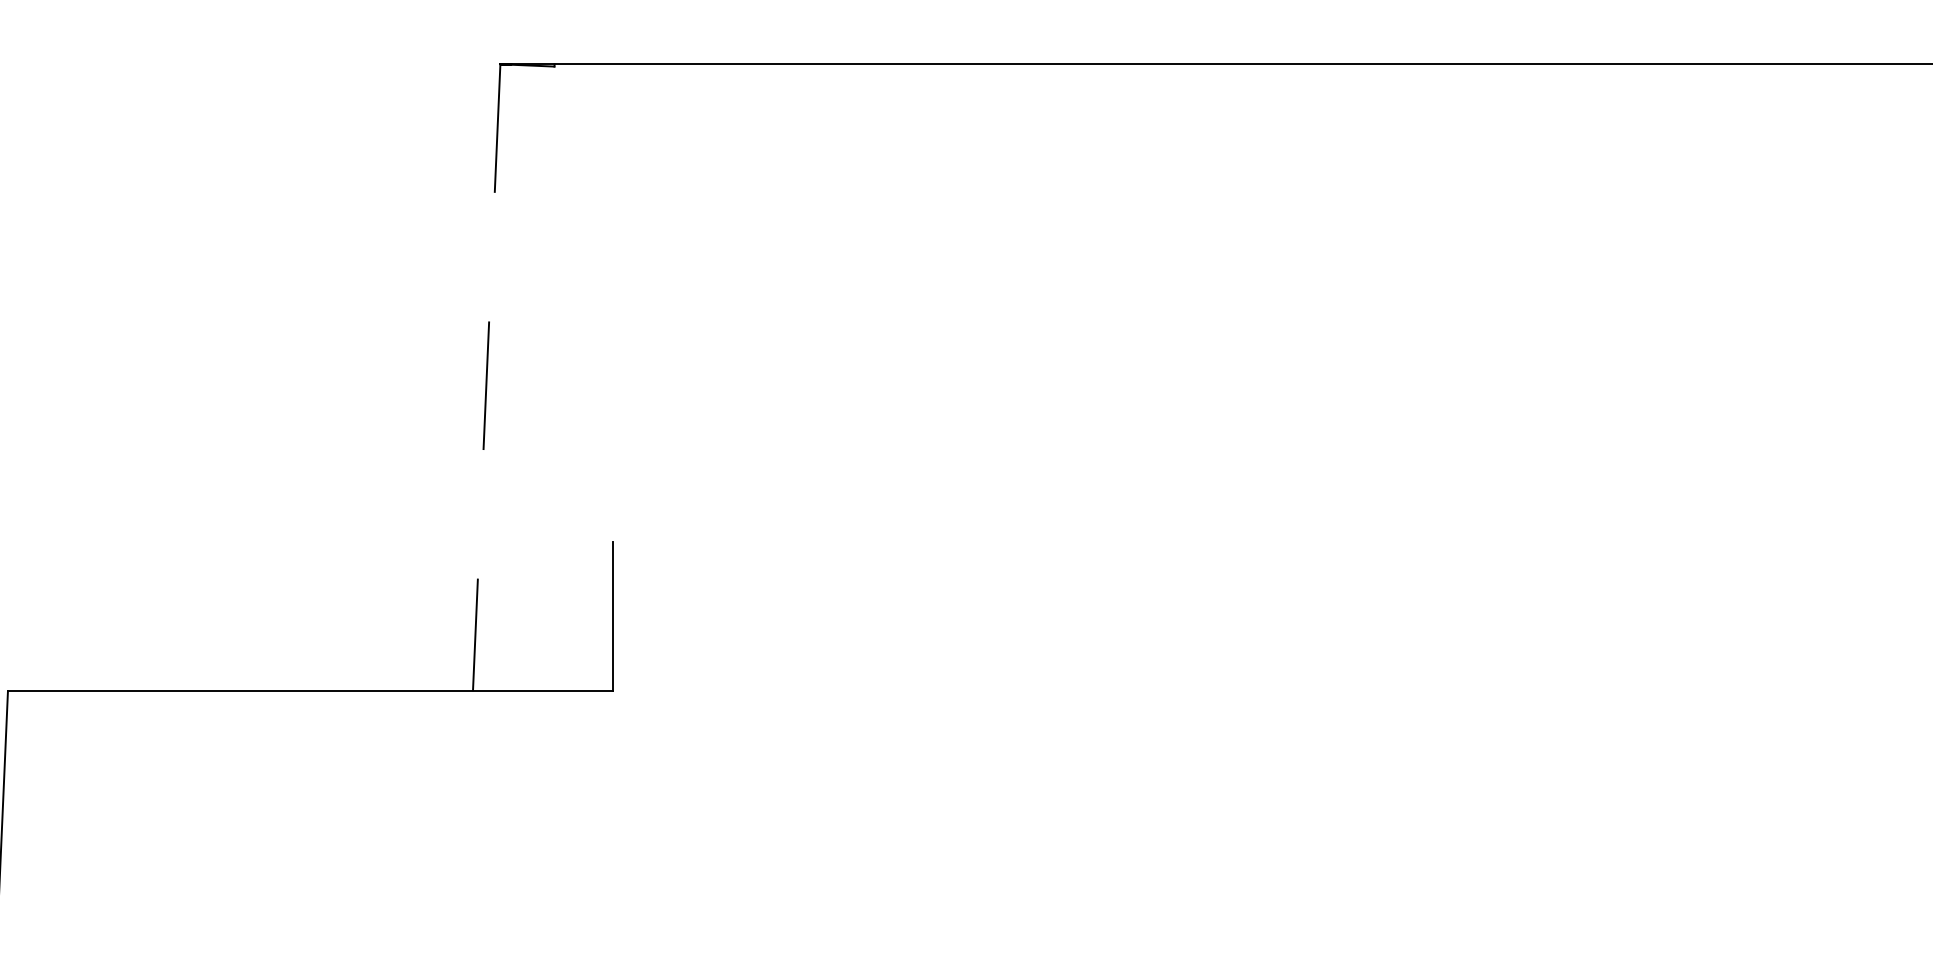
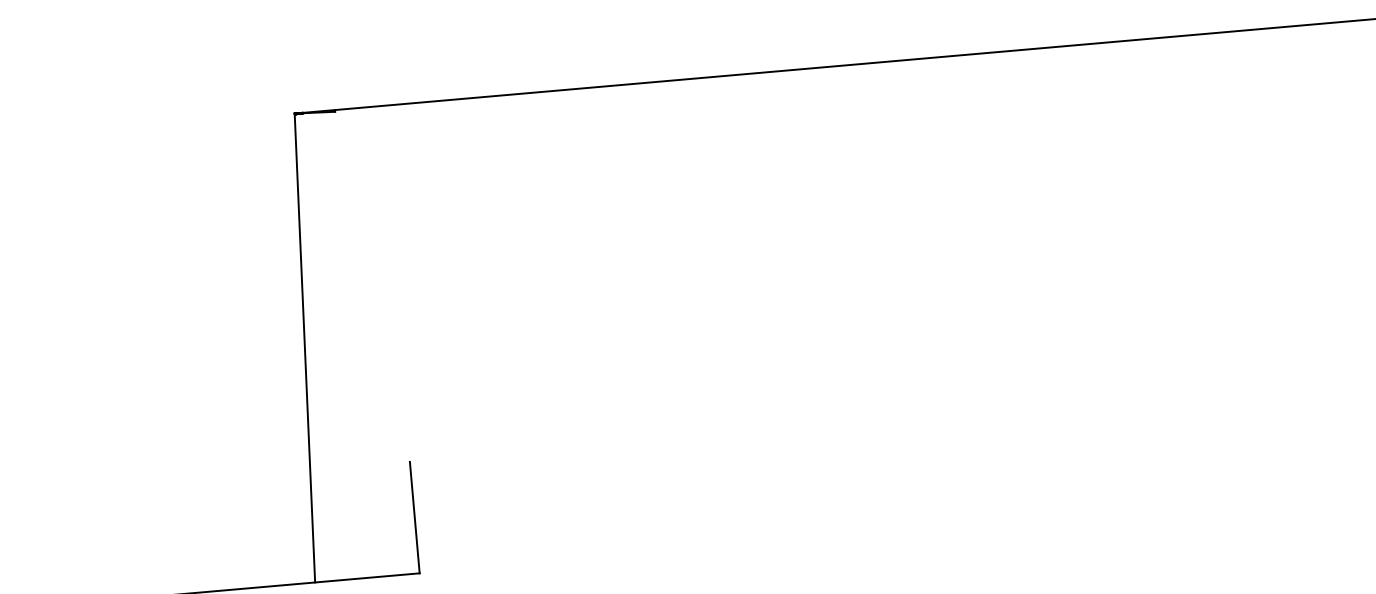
line: (486, 377) -> (304, 347), dashed -> solid

